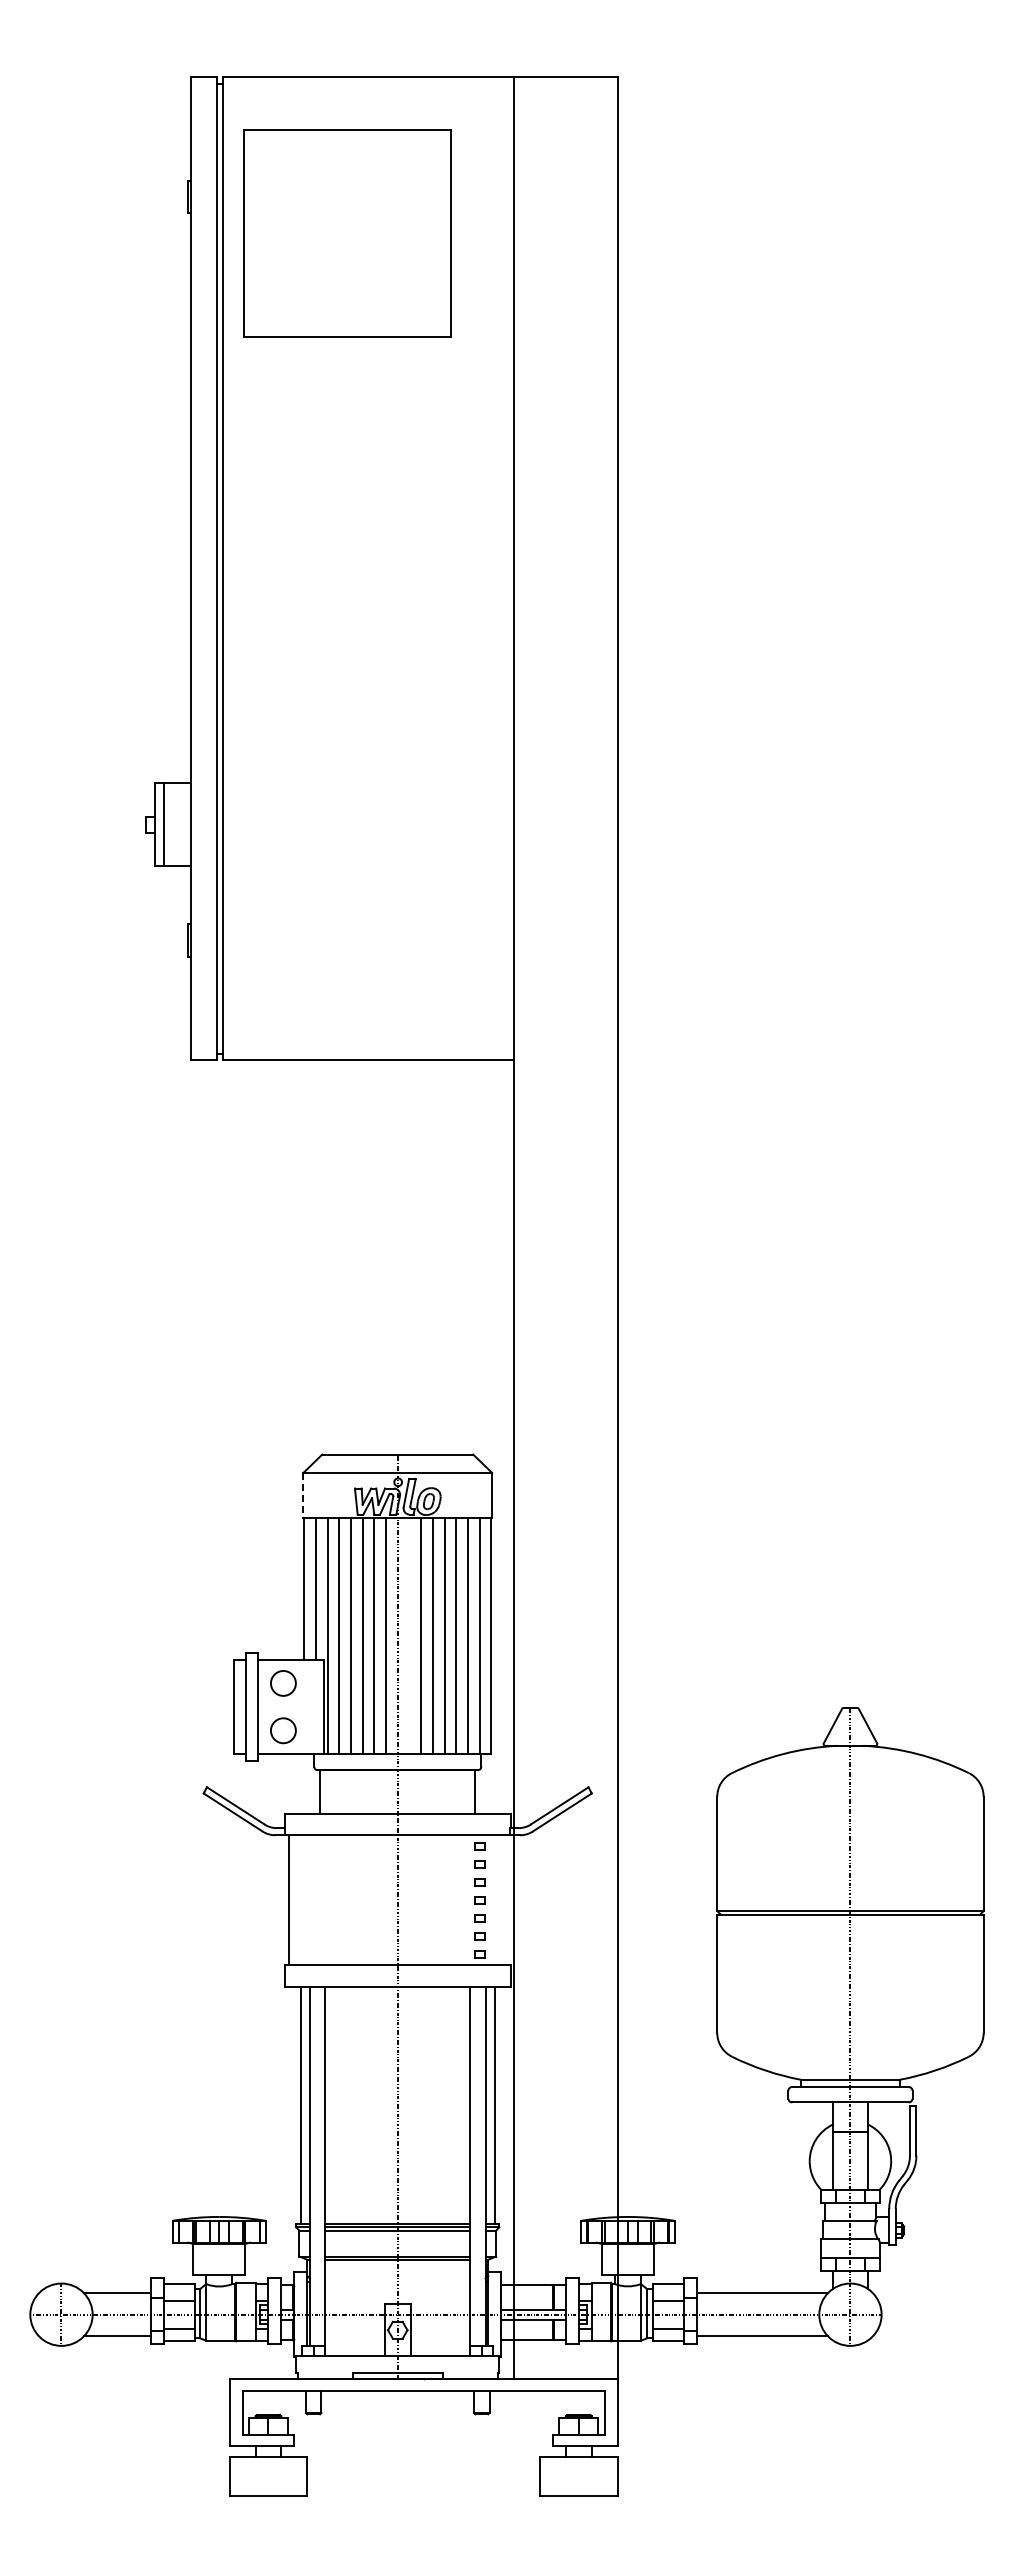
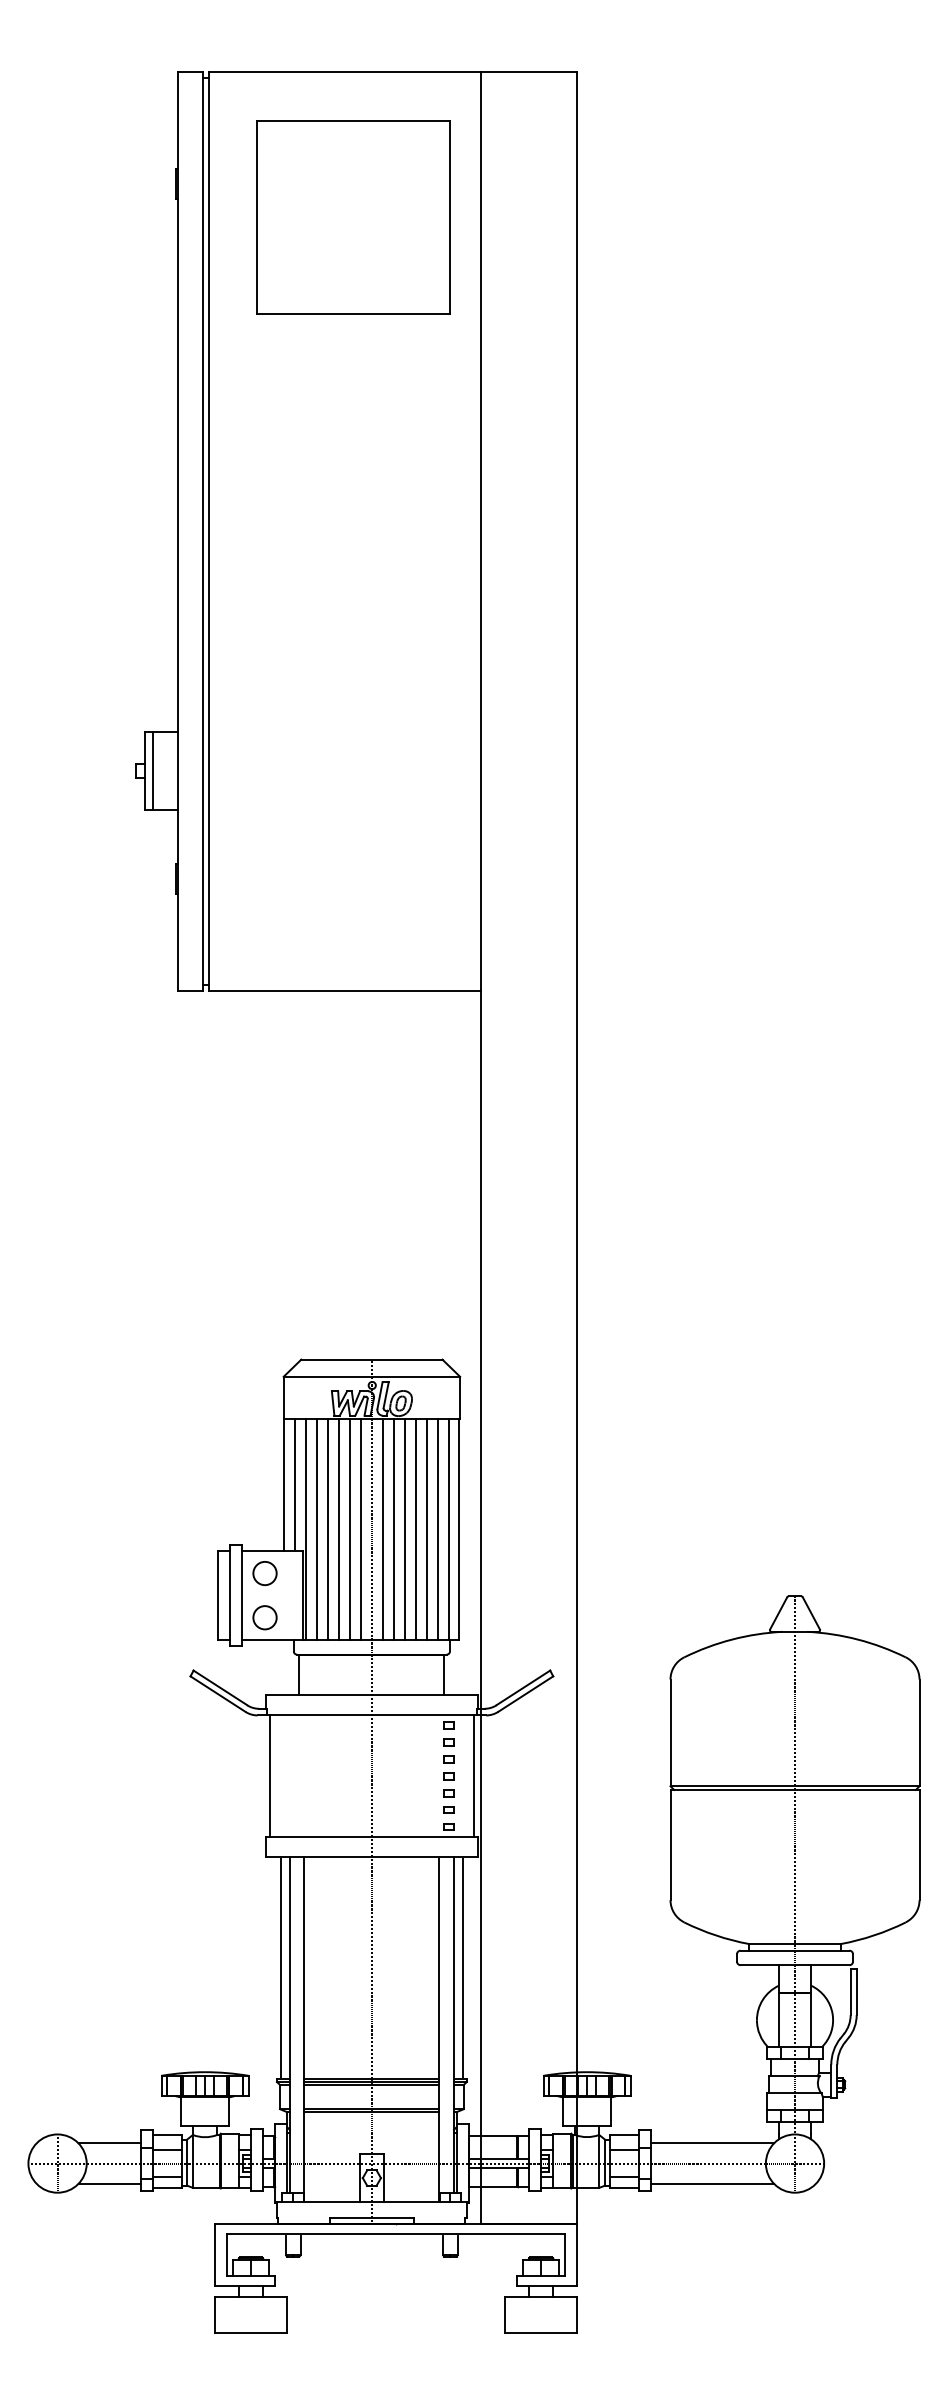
part: (347, 233) -> (353, 217), moved
line: (303, 1495) -> (283, 1397), dashed -> solid
line: (409, 1635) -> (382, 1528), added
line: (506, 1900) -> (473, 1776), added

